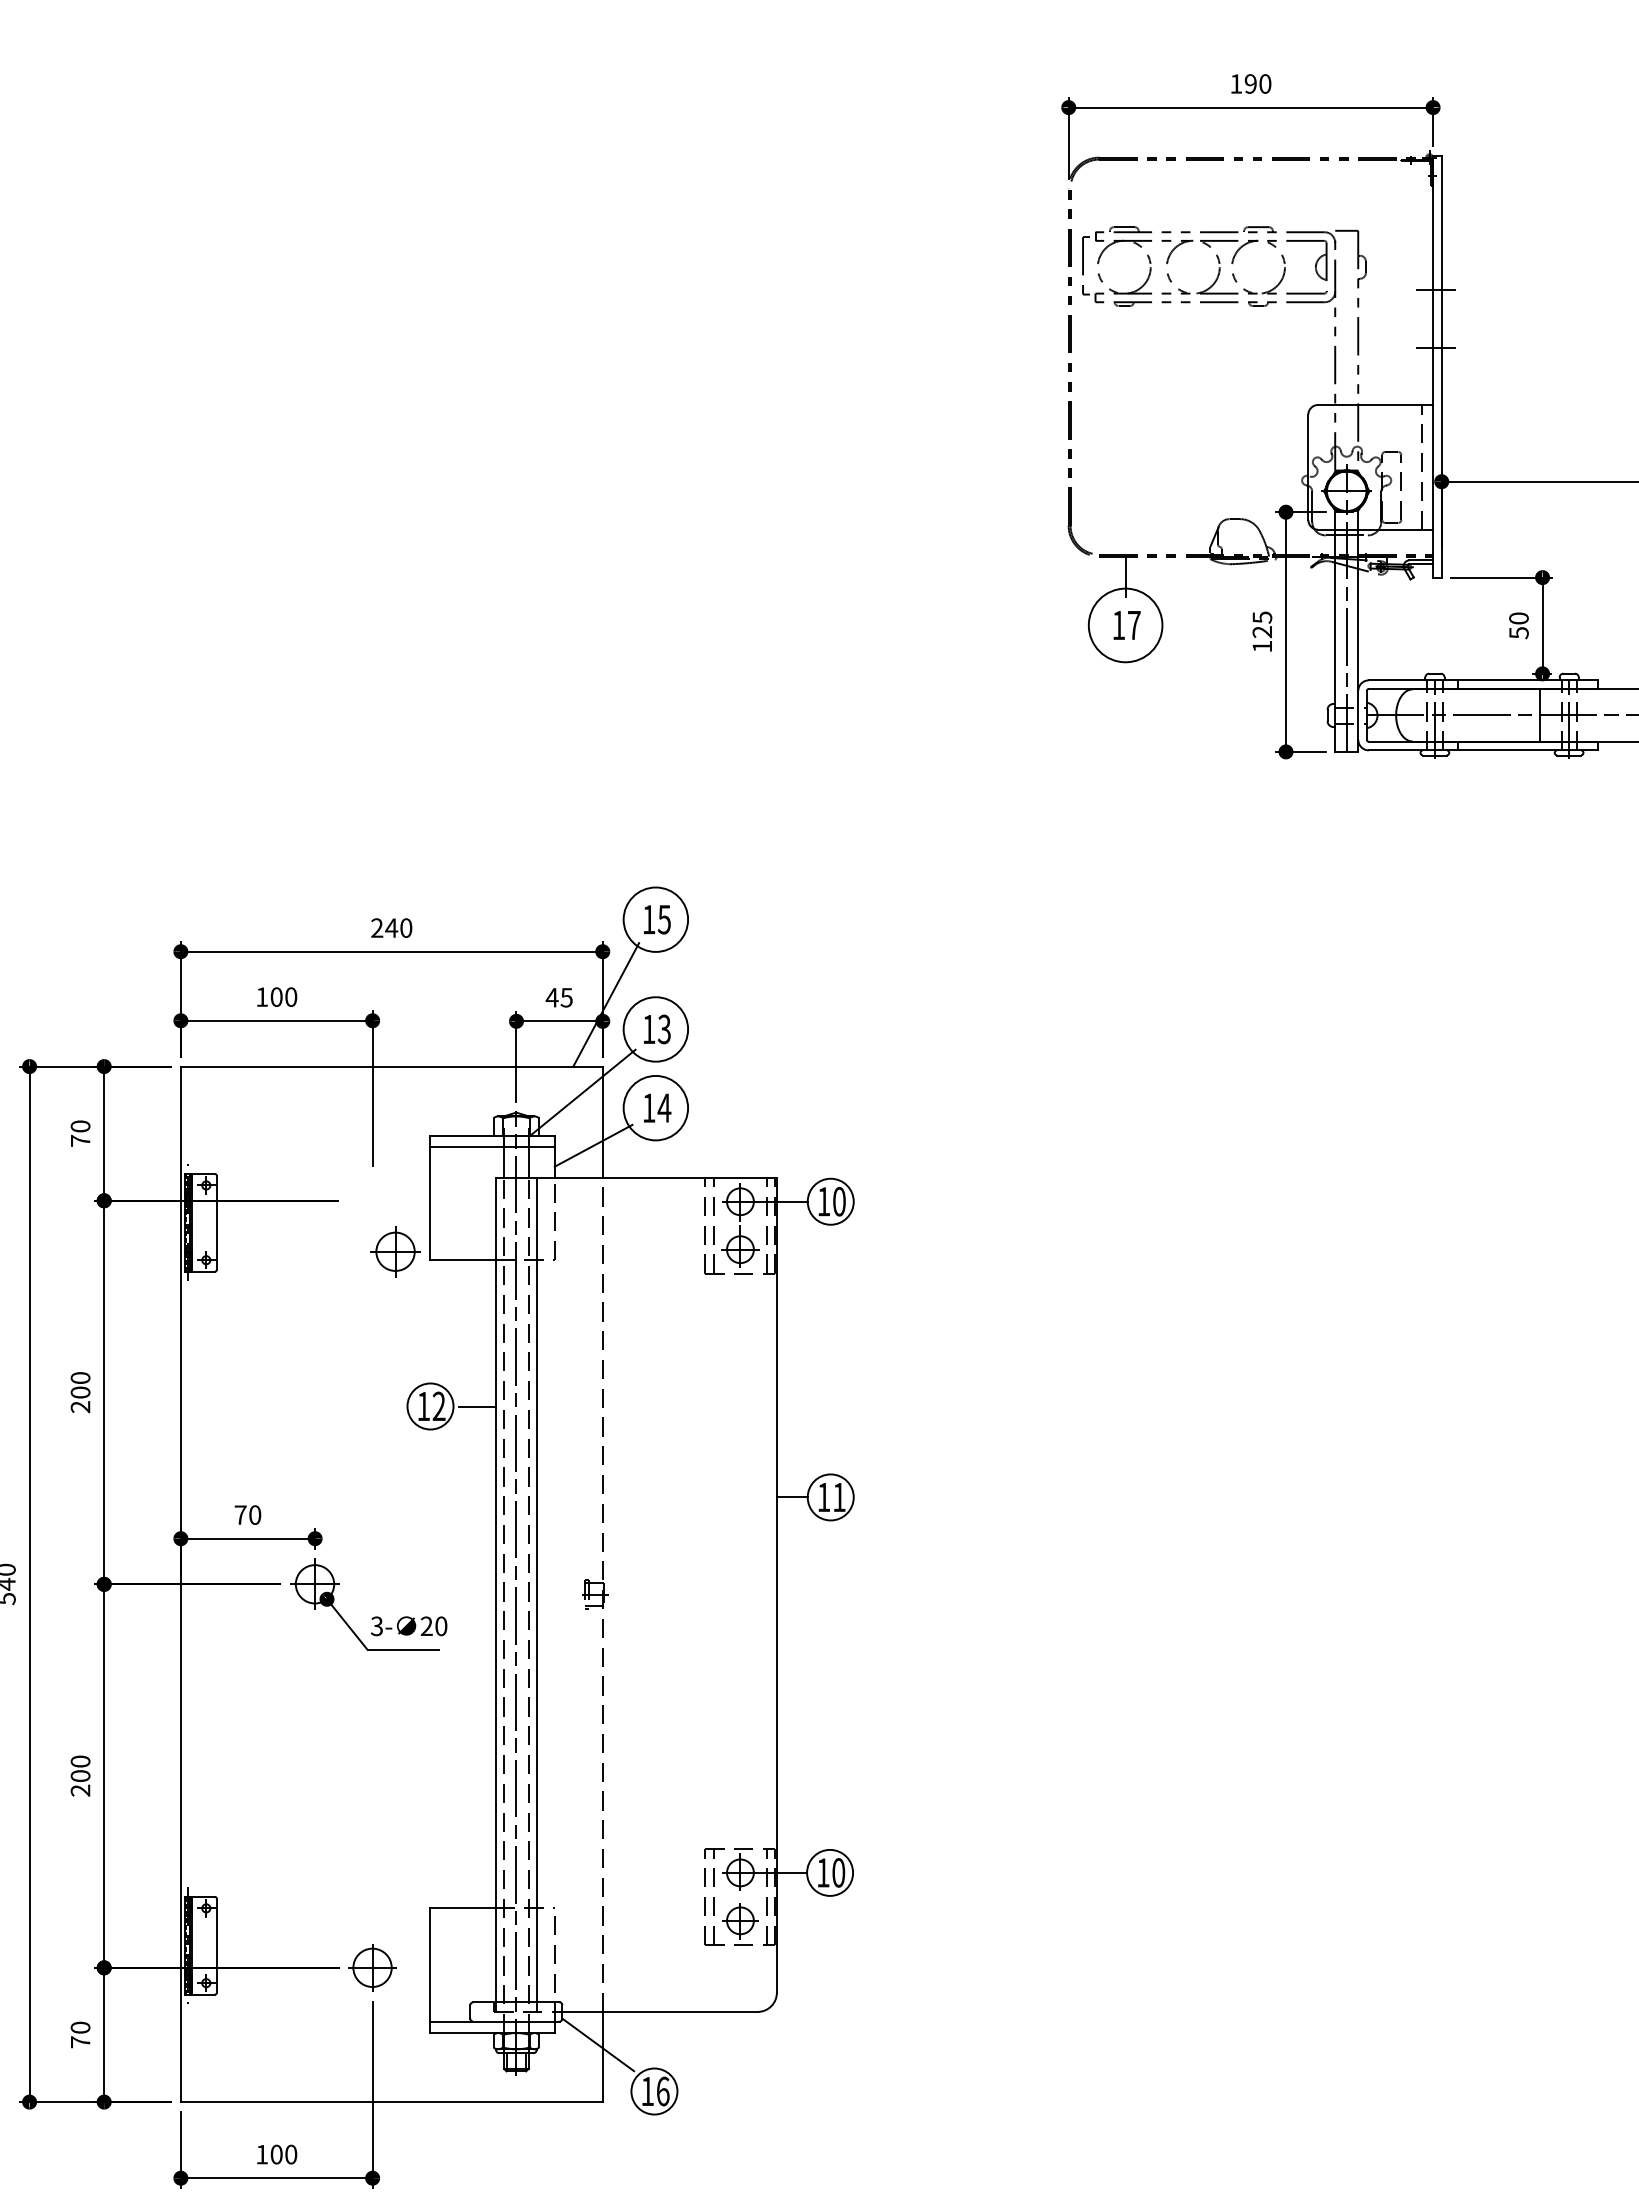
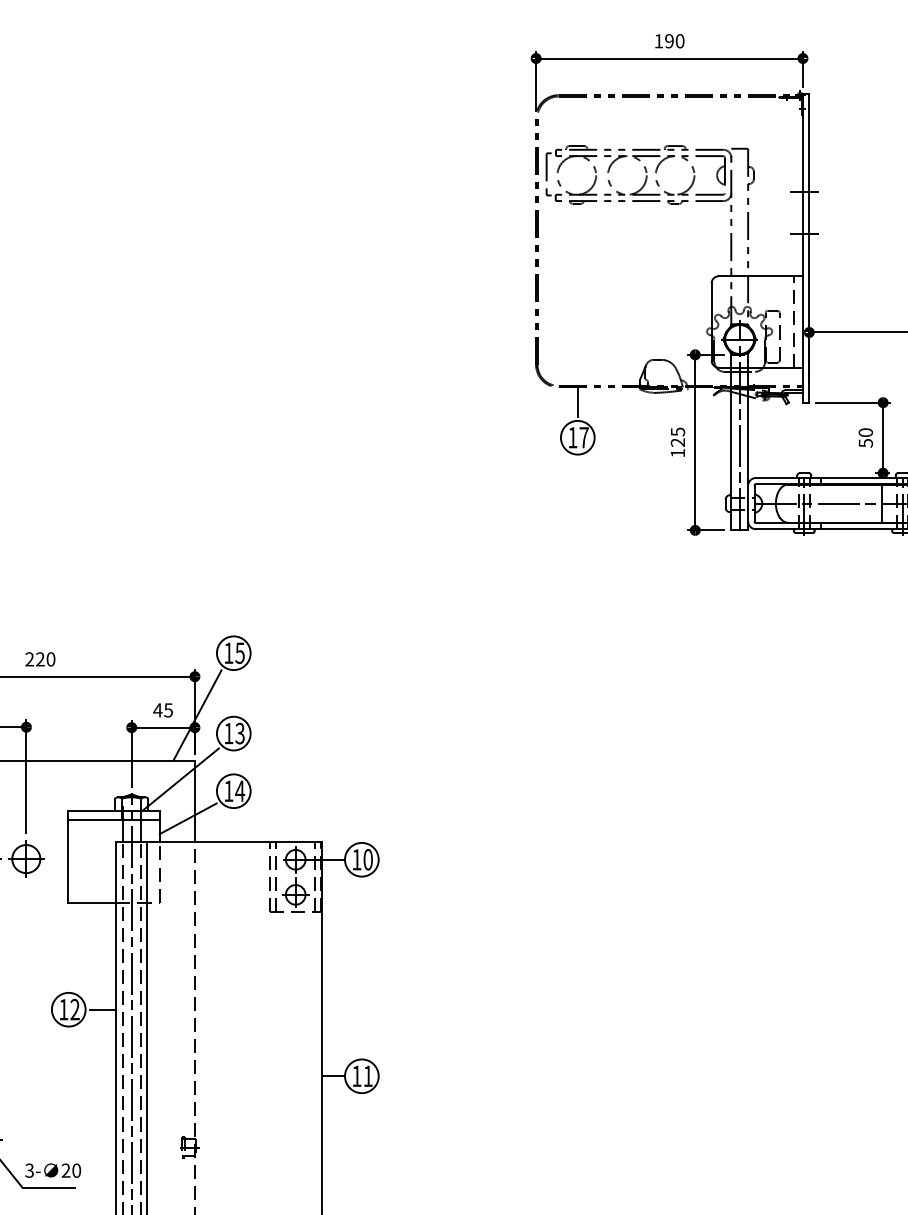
circle: (1125, 625) -> (577, 437), size x0.62
circle: (655, 919) -> (233, 653), size x0.71
text: (391, 927) -> (40, 658), 240 -> 220
circle: (655, 1029) -> (233, 733), size x0.71
circle: (655, 1108) -> (233, 791), size x0.71
part: (395, 1251) -> (26, 858), moved

